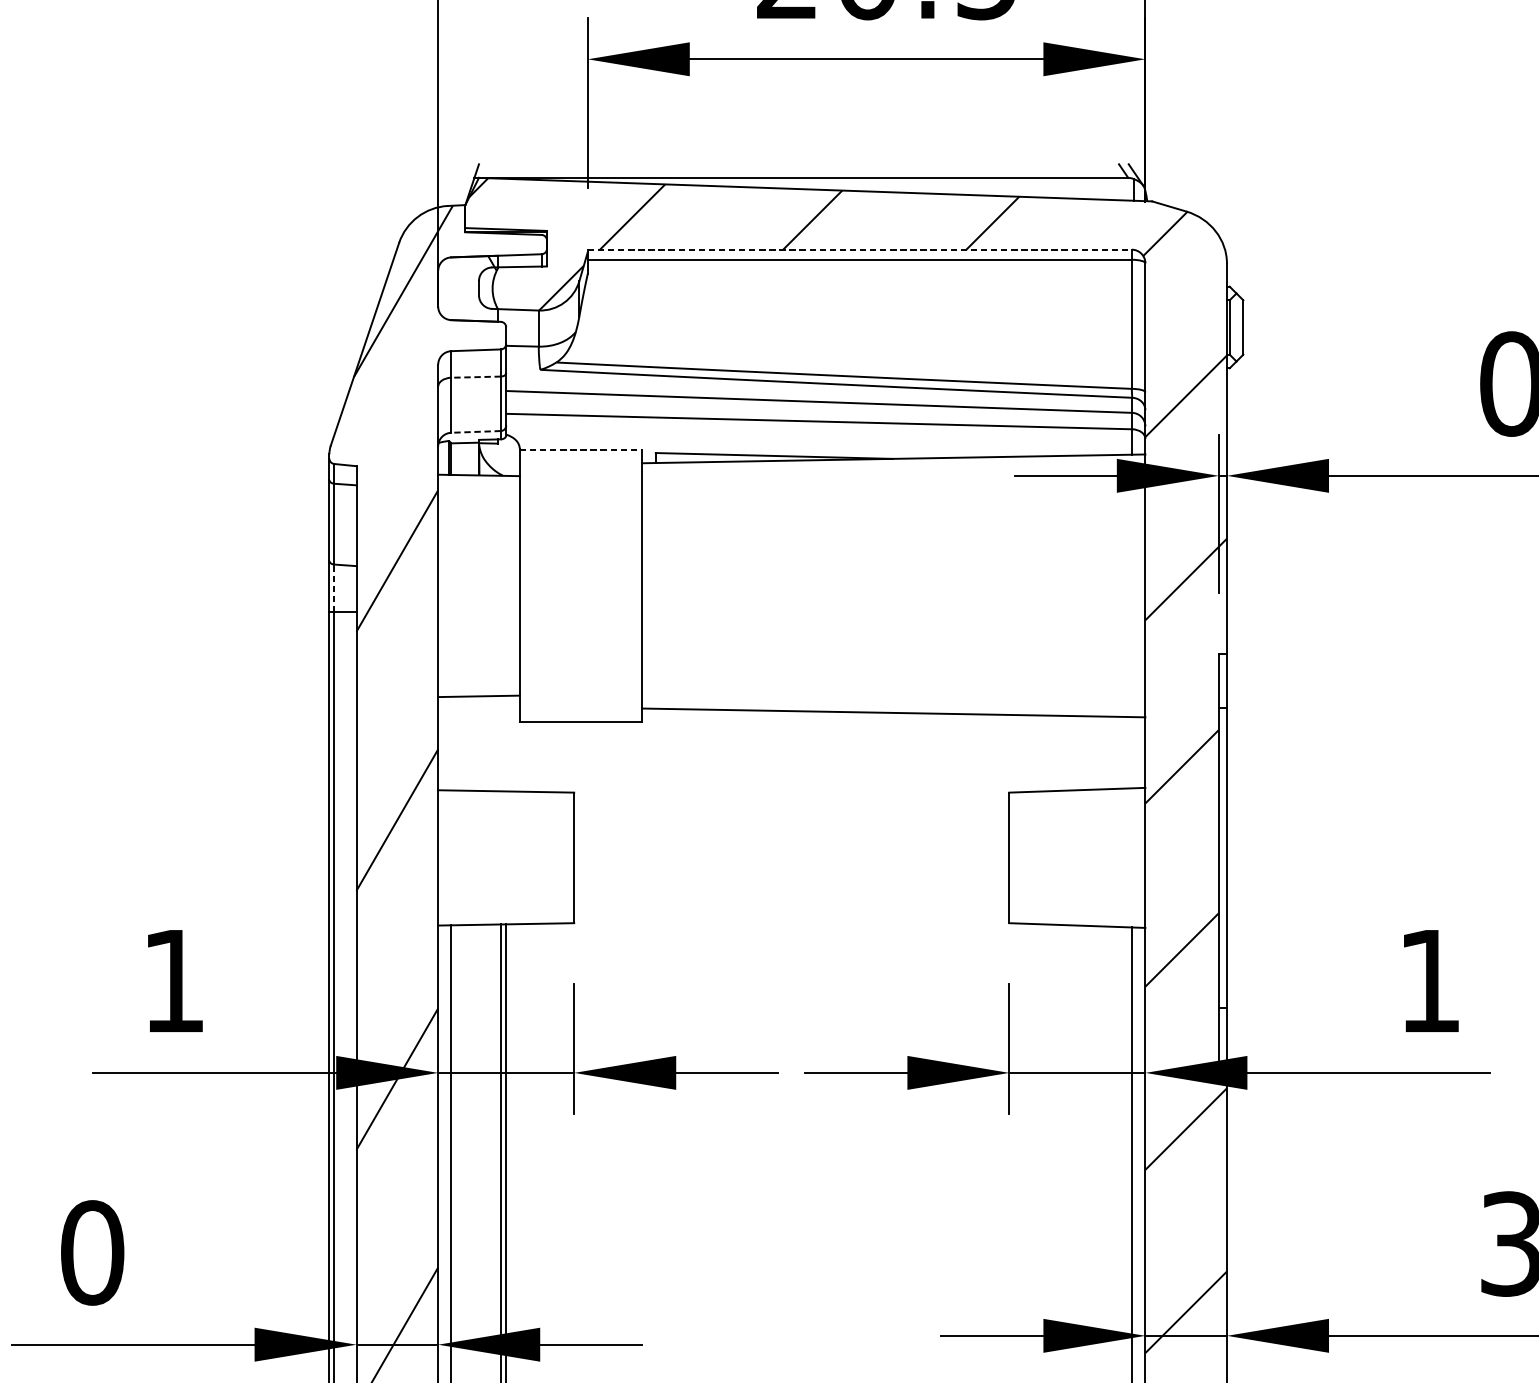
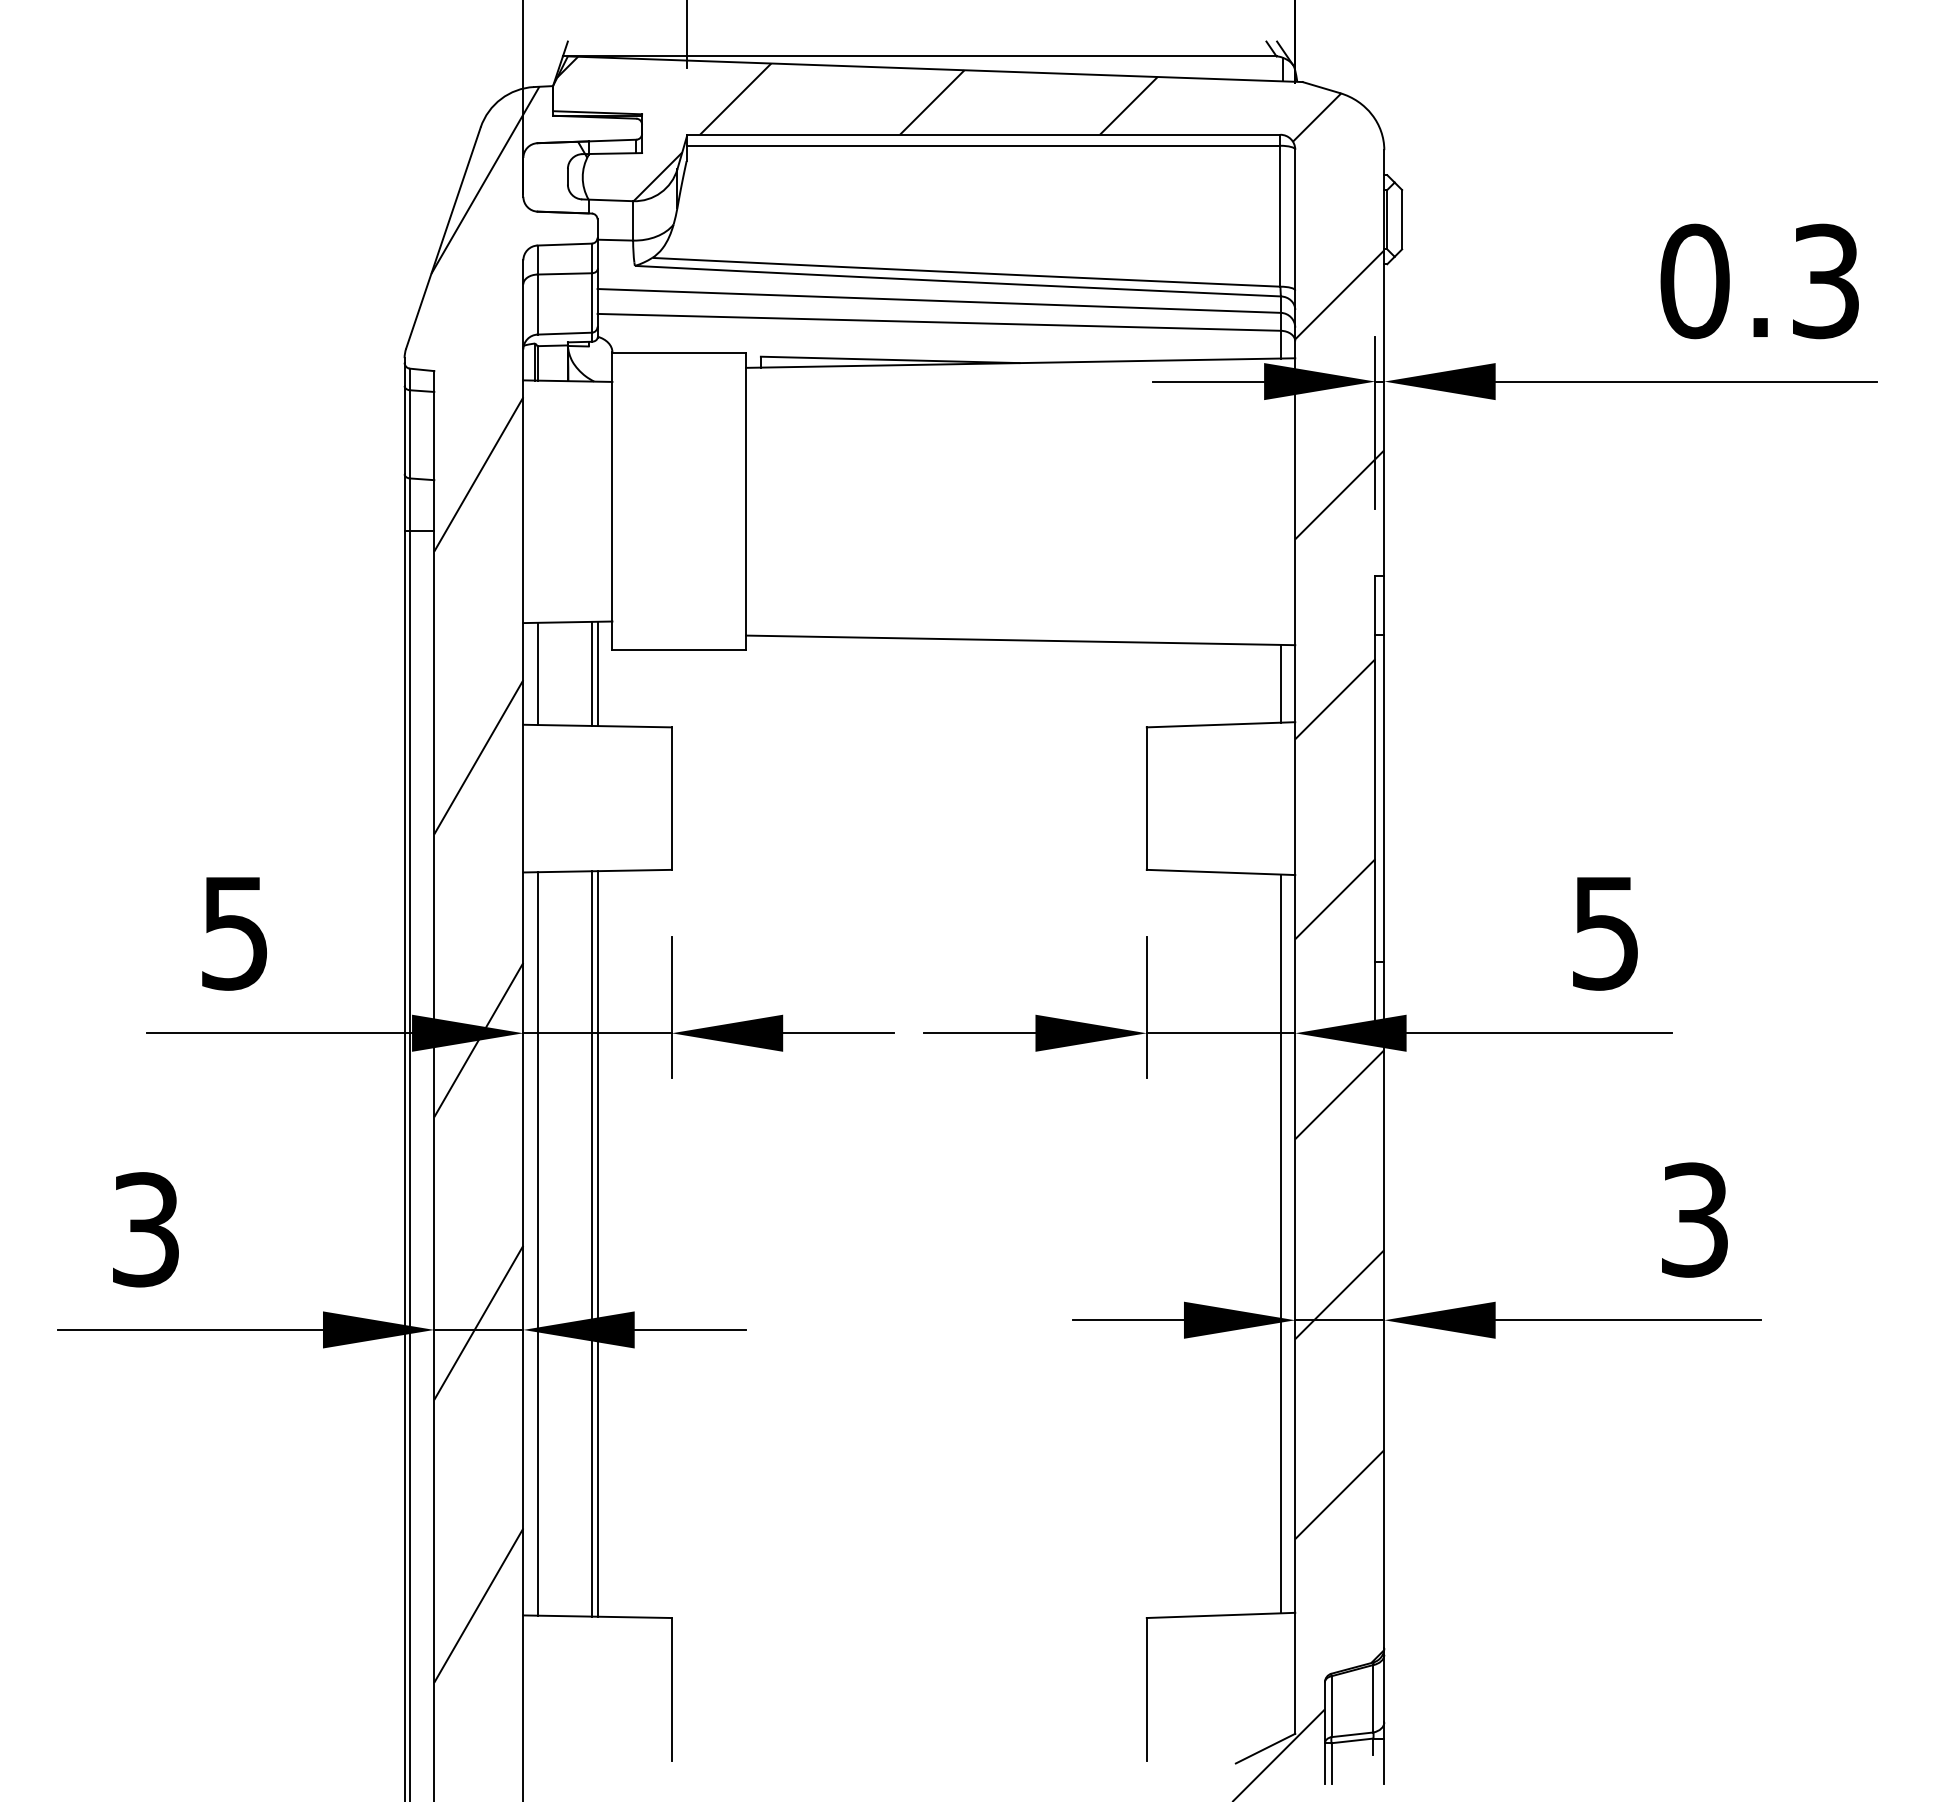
line: (859, 249) -> (983, 134), dashed -> solid
line: (475, 376) -> (564, 273), dashed -> solid
line: (475, 431) -> (564, 333), dashed -> solid
line: (581, 450) -> (679, 353), dashed -> solid
line: (333, 588) -> (409, 504), dashed -> solid
line: (451, 743) -> (537, 673), added
line: (500, 743) -> (591, 673), added
line: (506, 743) -> (597, 673), added
line: (1131, 752) -> (1280, 683), added
text: (173, 981) -> (234, 933), 1 -> 5
text: (1429, 981) -> (1605, 933), 1 -> 5
text: (91, 1252) -> (145, 1229), 0 -> 3

